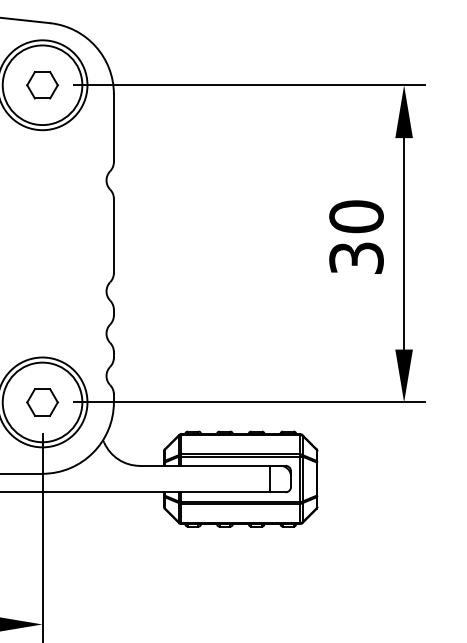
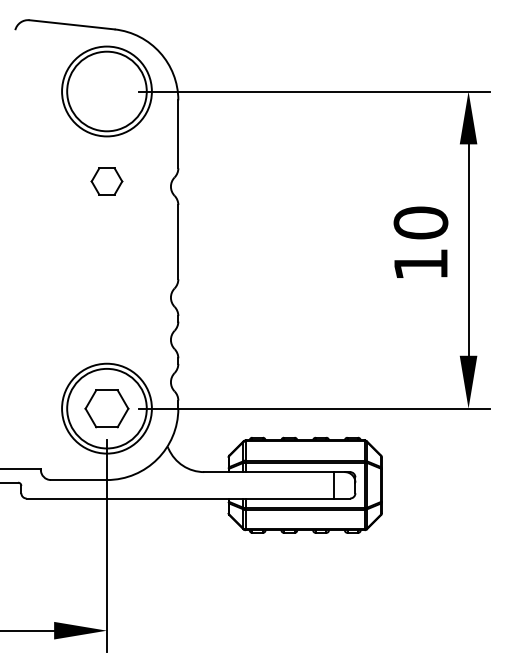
part: (42, 85) -> (106, 181), moved
text: (356, 258) -> (420, 264), 30 -> 10
part: (42, 402) -> (106, 408), size x1.4

